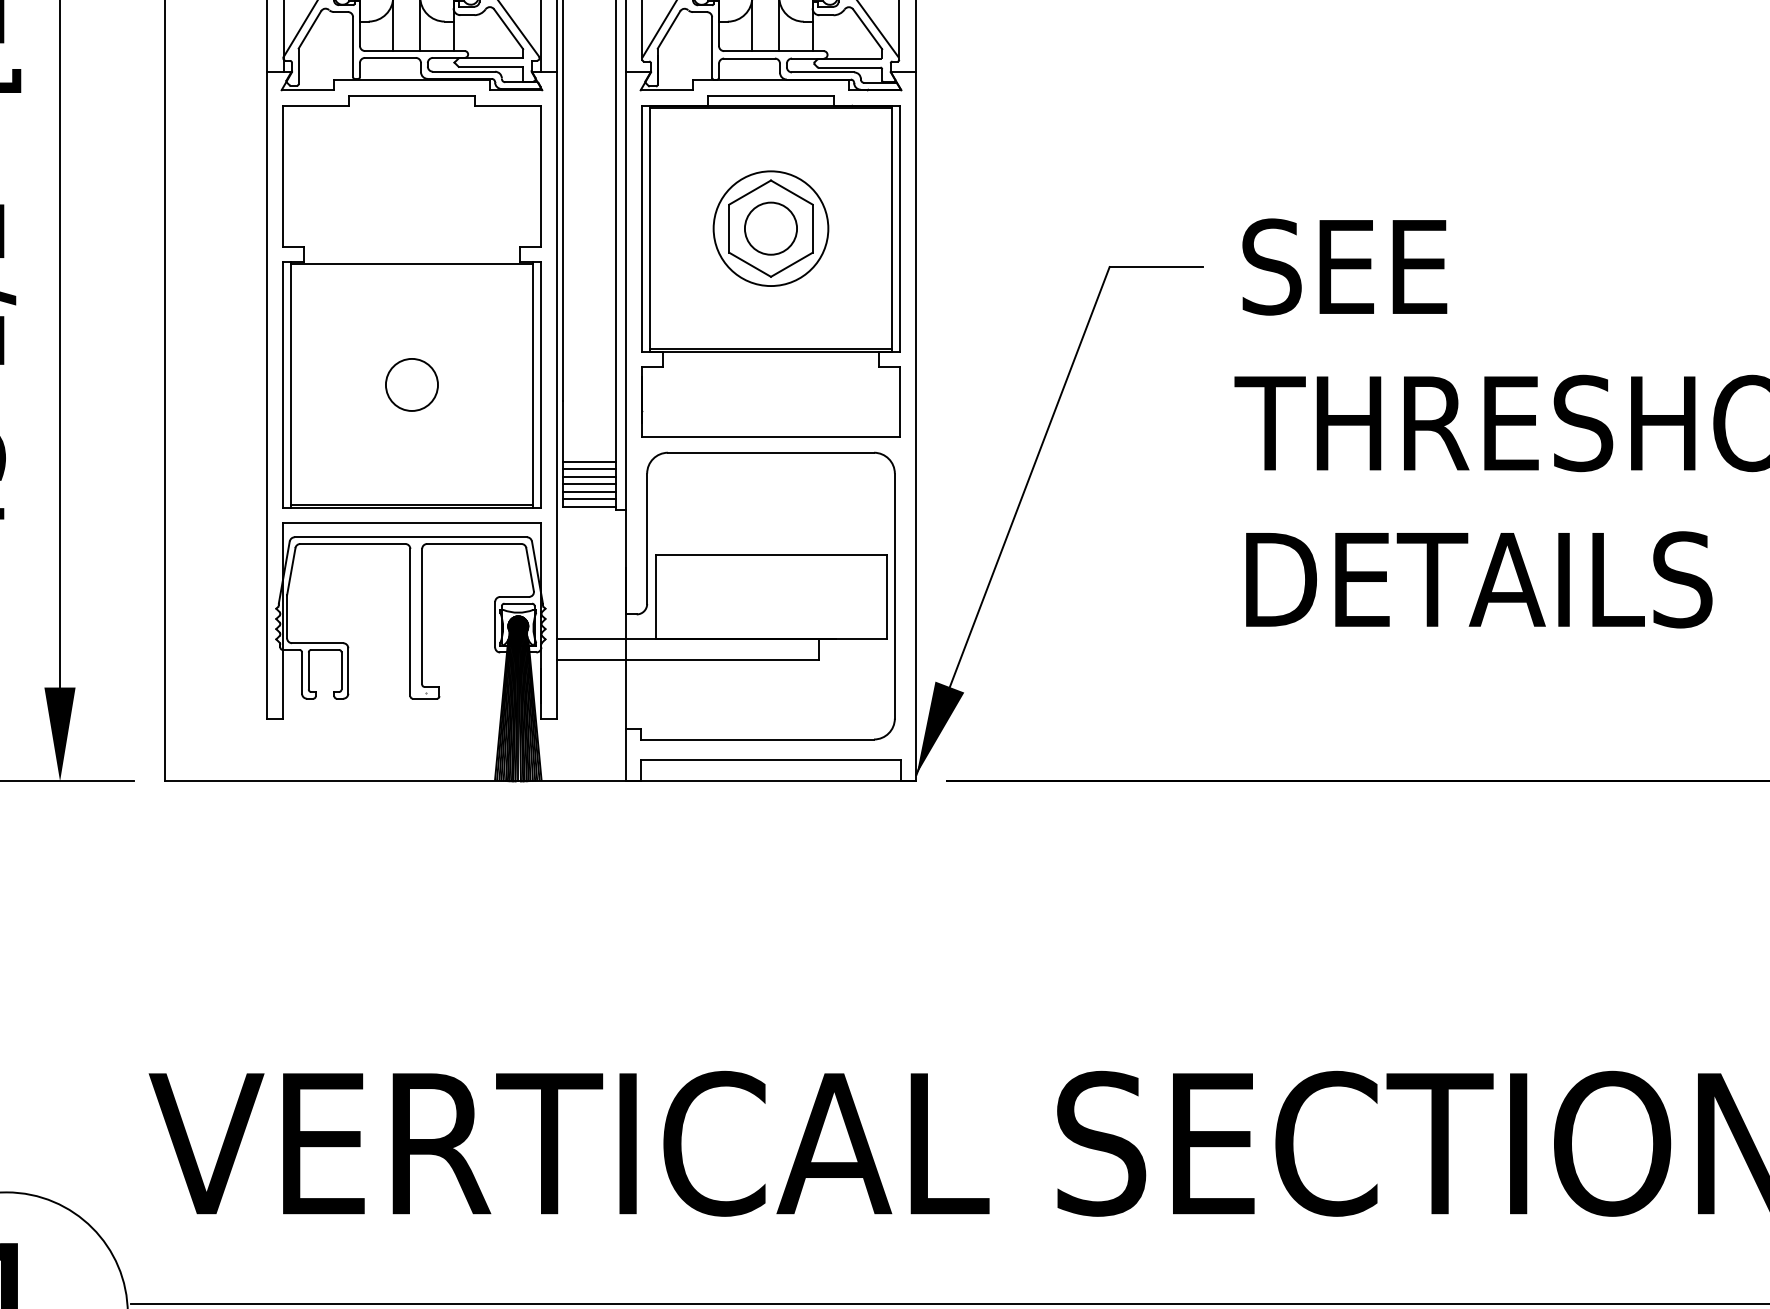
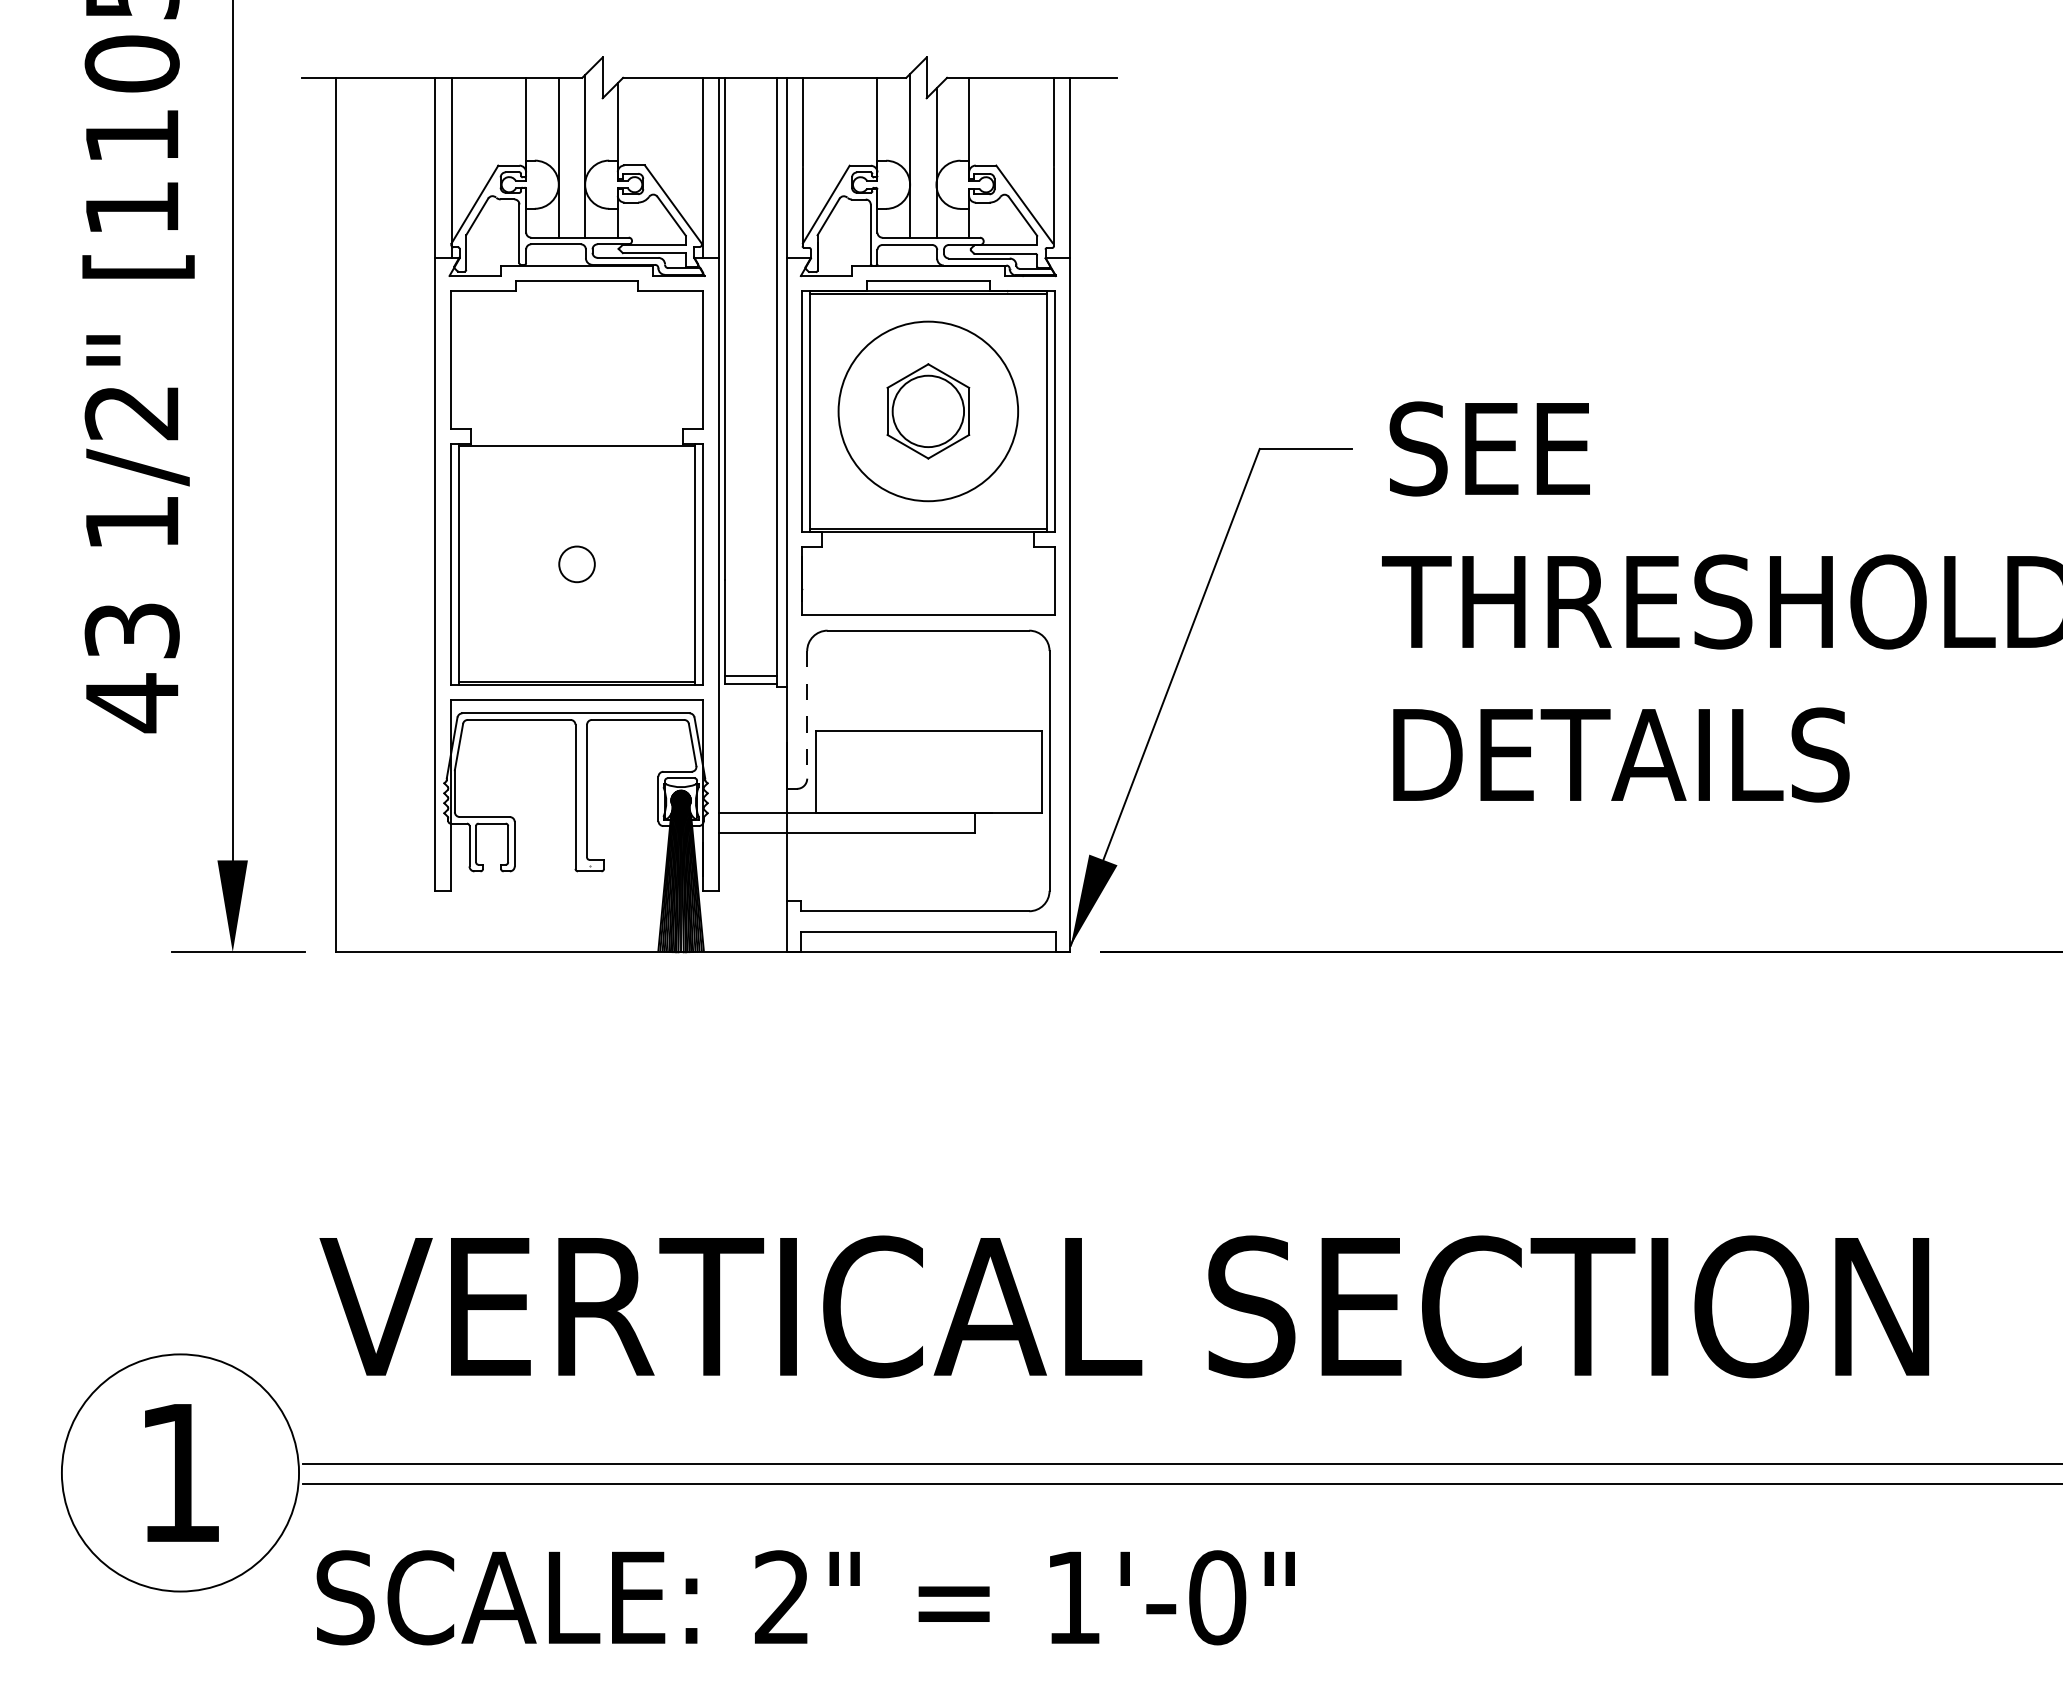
circle: (770, 227) -> (927, 410), size x1.4
circle: (771, 228) -> (928, 411), size x1.6
circle: (411, 385) -> (576, 564), size x0.7
line: (589, 461) -> (750, 639), removed
line: (589, 468) -> (750, 646), removed
line: (589, 477) -> (750, 654), removed
line: (589, 484) -> (750, 661), removed
line: (589, 491) -> (750, 668), removed
line: (647, 538) -> (807, 714), solid -> dashed

